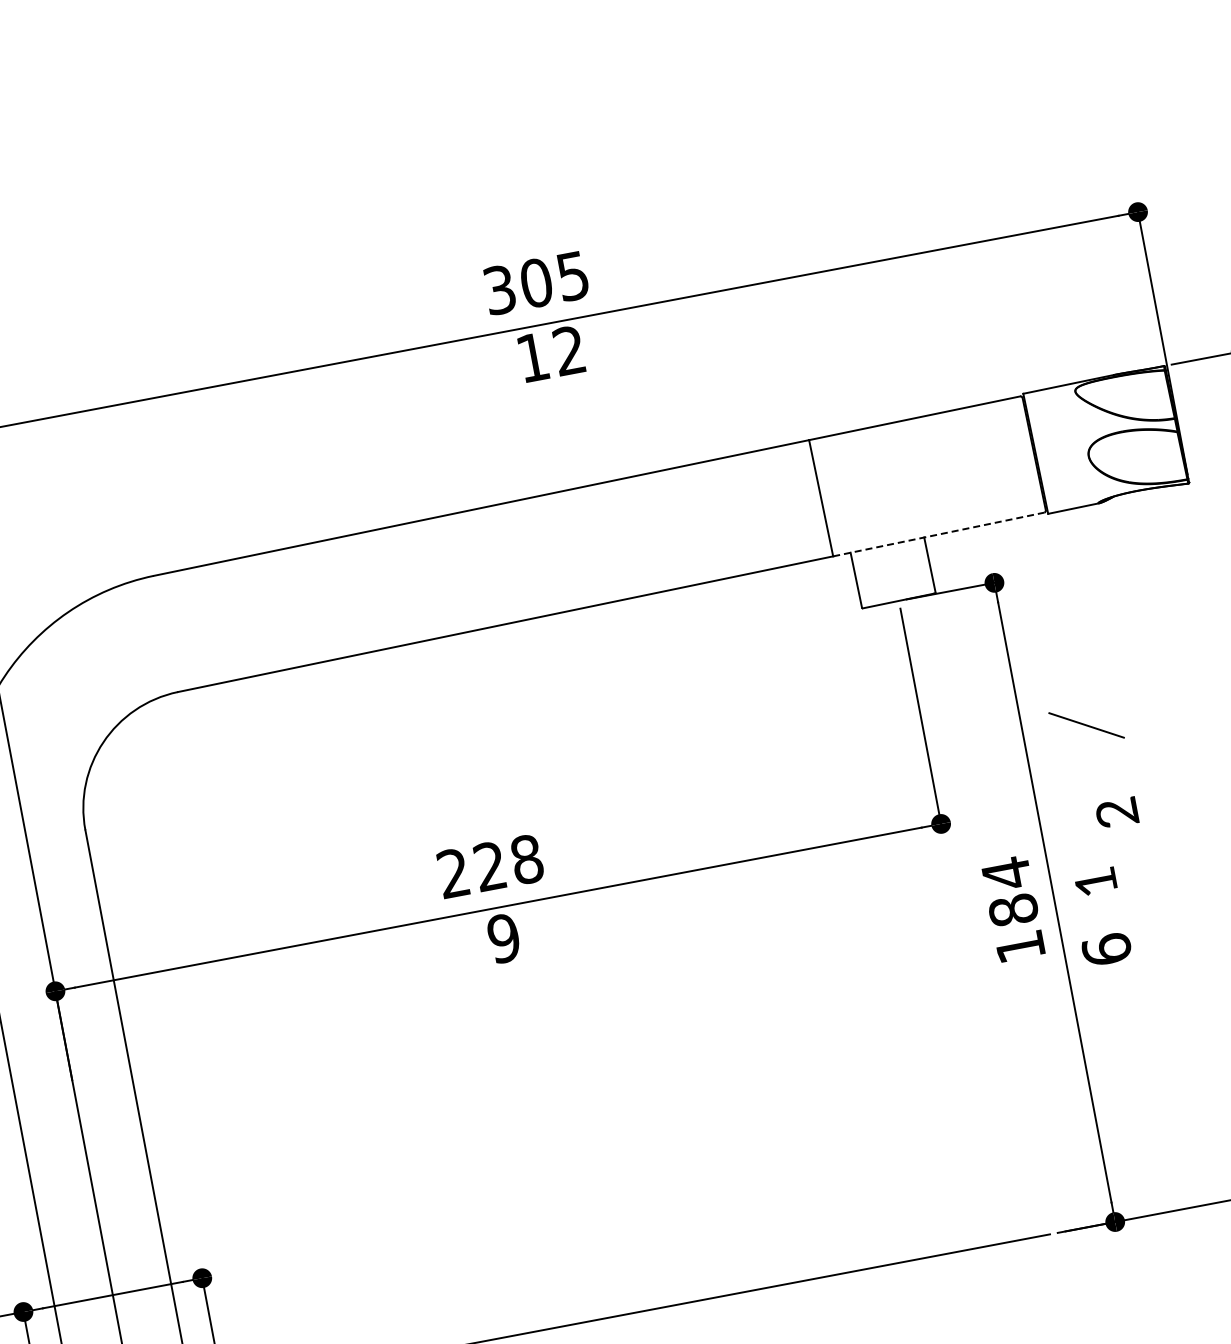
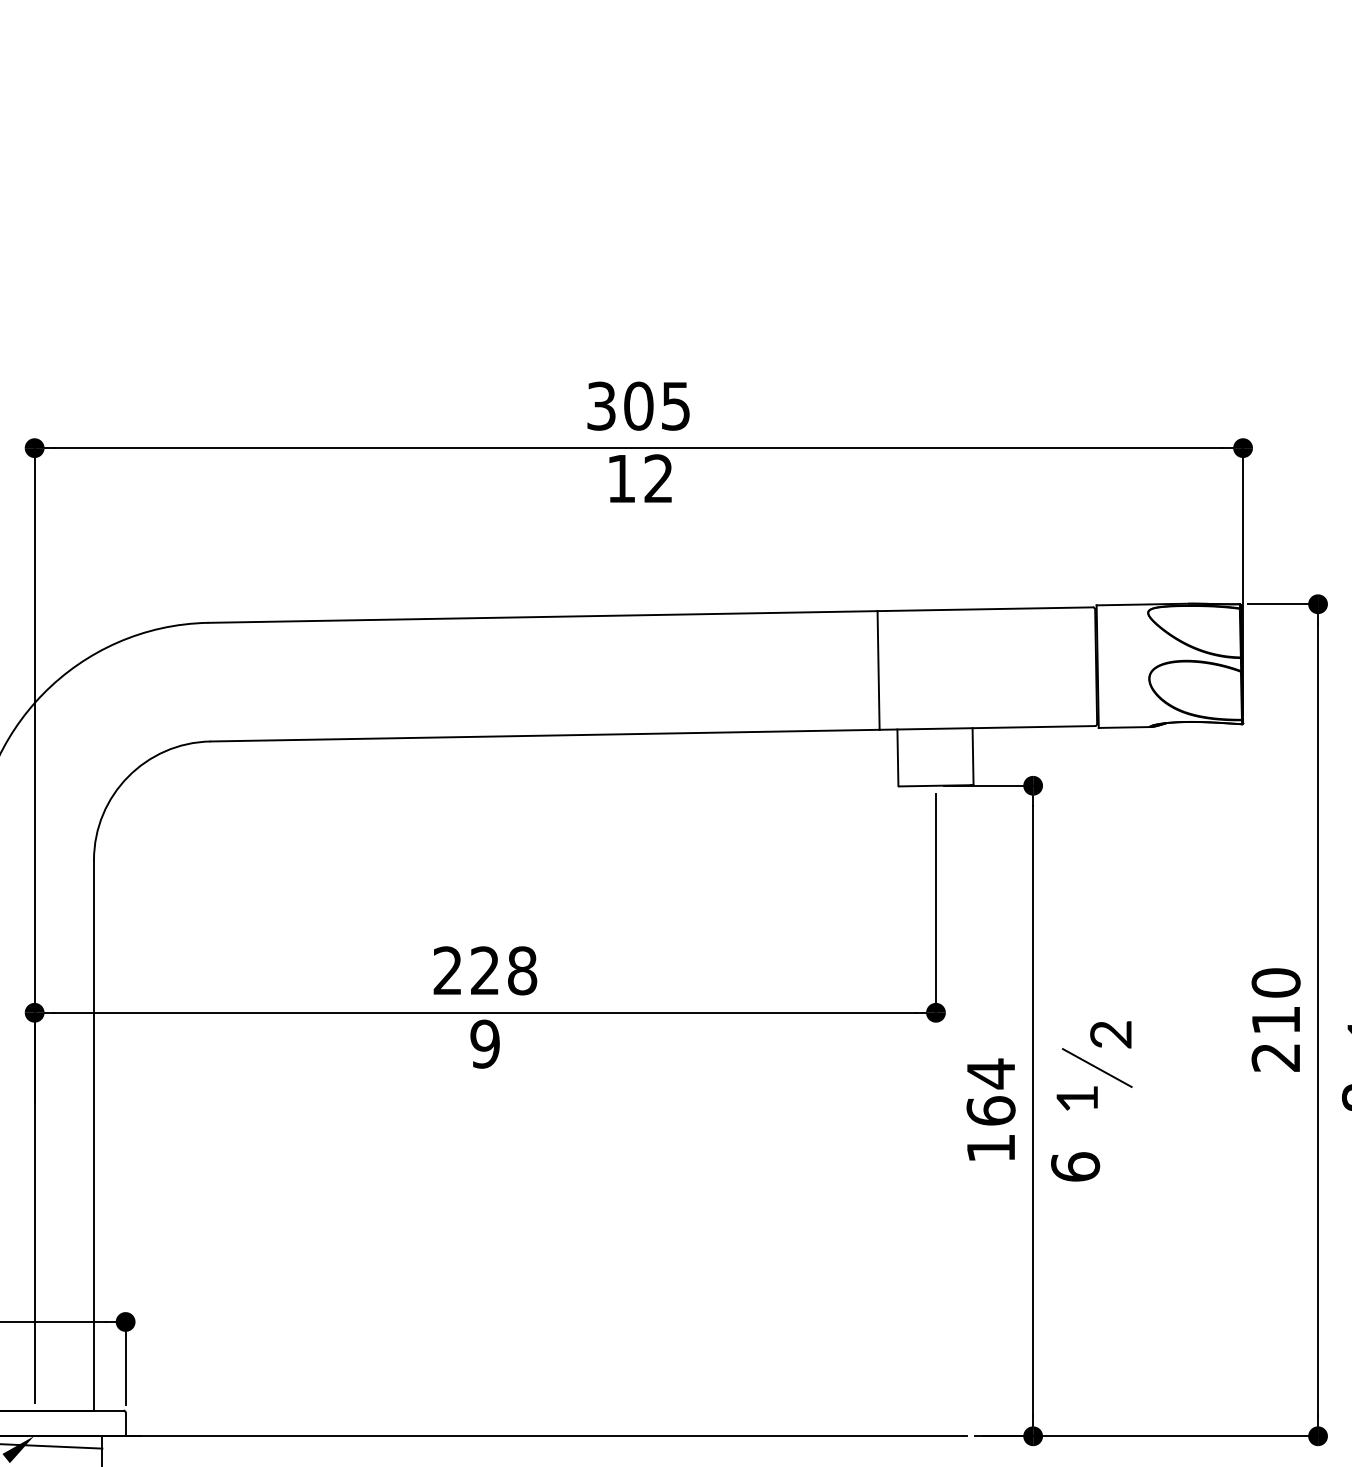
line: (938, 534) -> (987, 727), dashed -> solid
line: (1085, 725) -> (1096, 1067), moved
text: (1012, 909) -> (990, 1110), 184 -> 164

